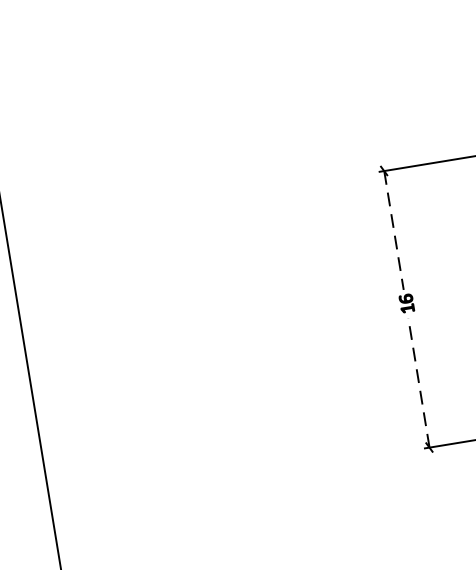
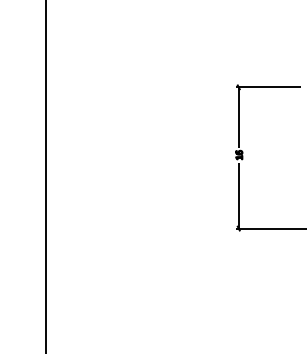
line: (393, 232) -> (238, 118), dashed -> solid
line: (418, 382) -> (238, 195), dashed -> solid

